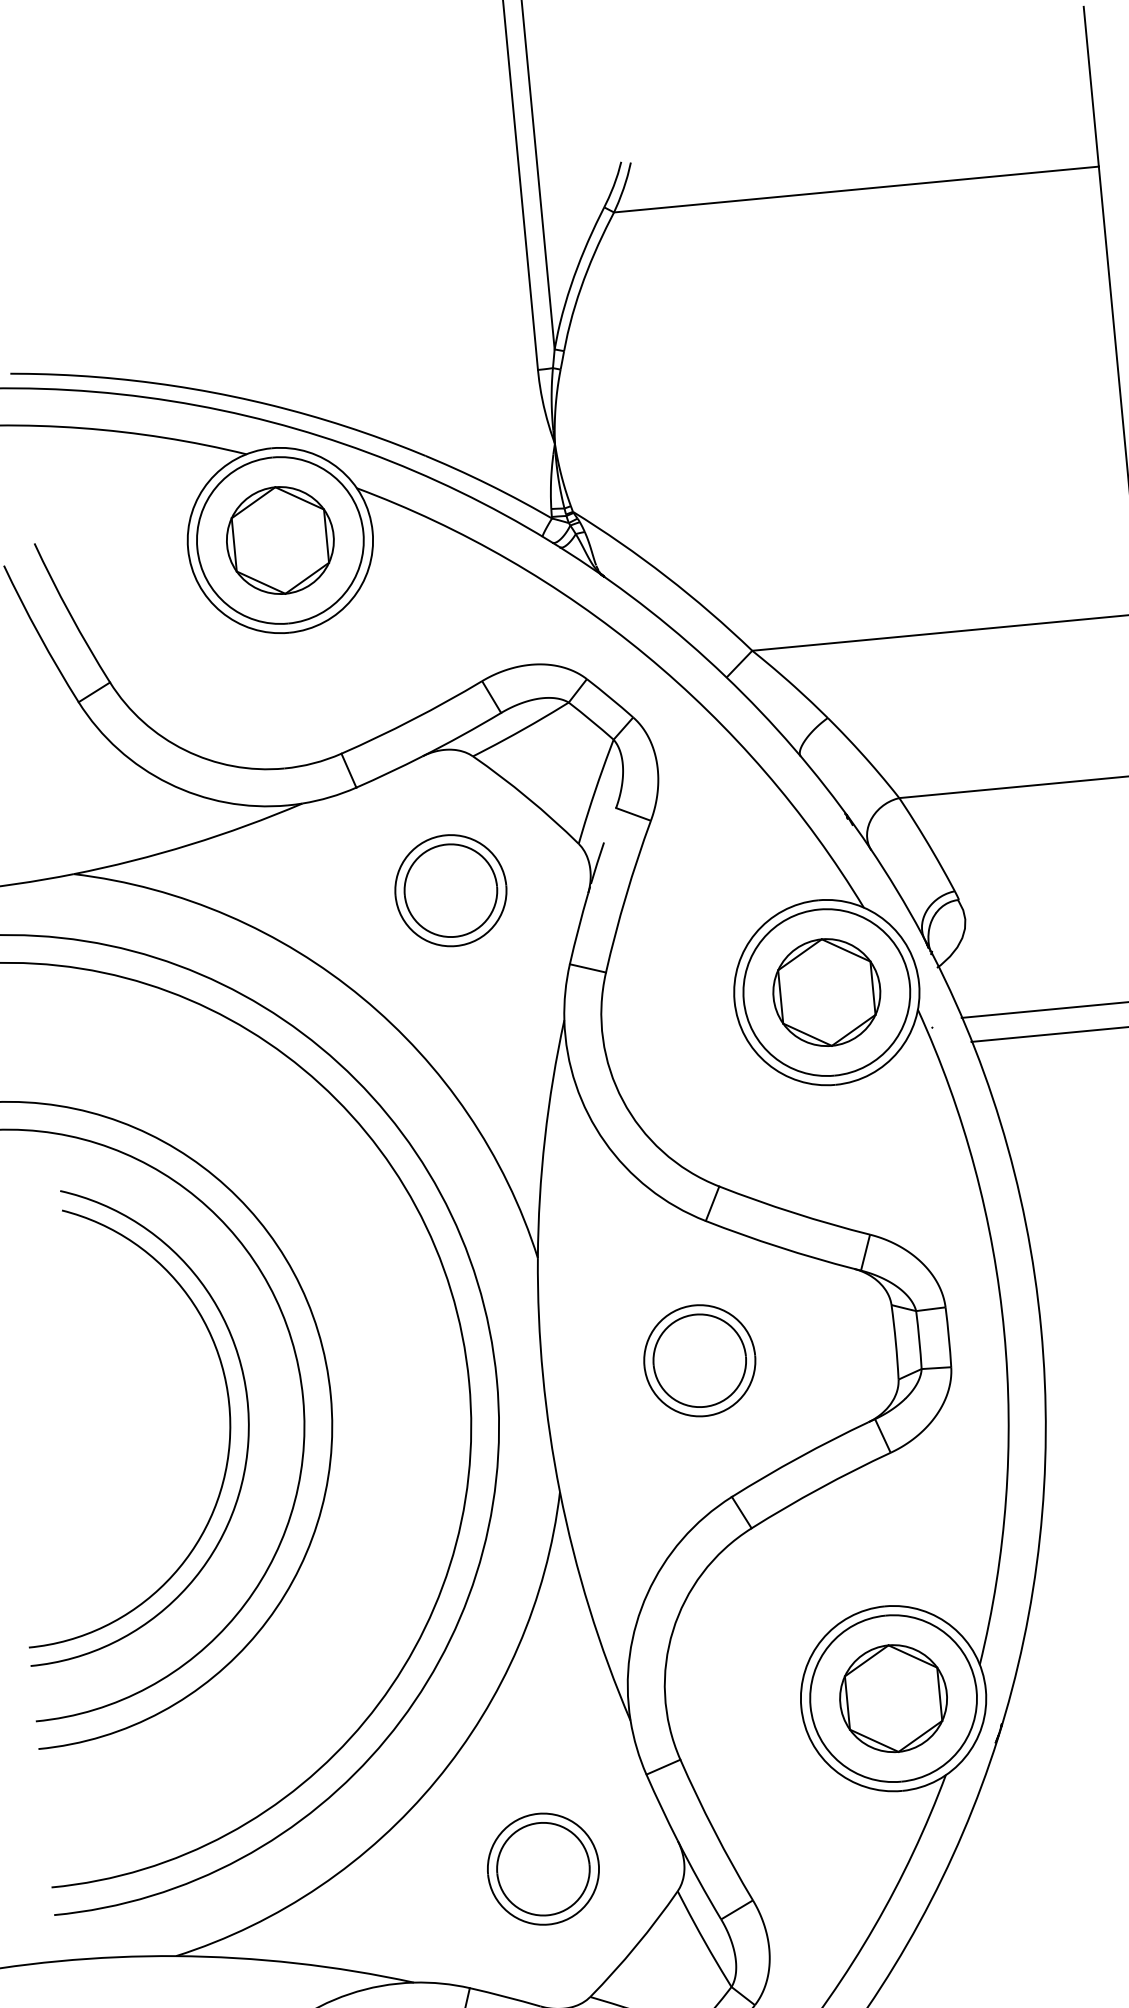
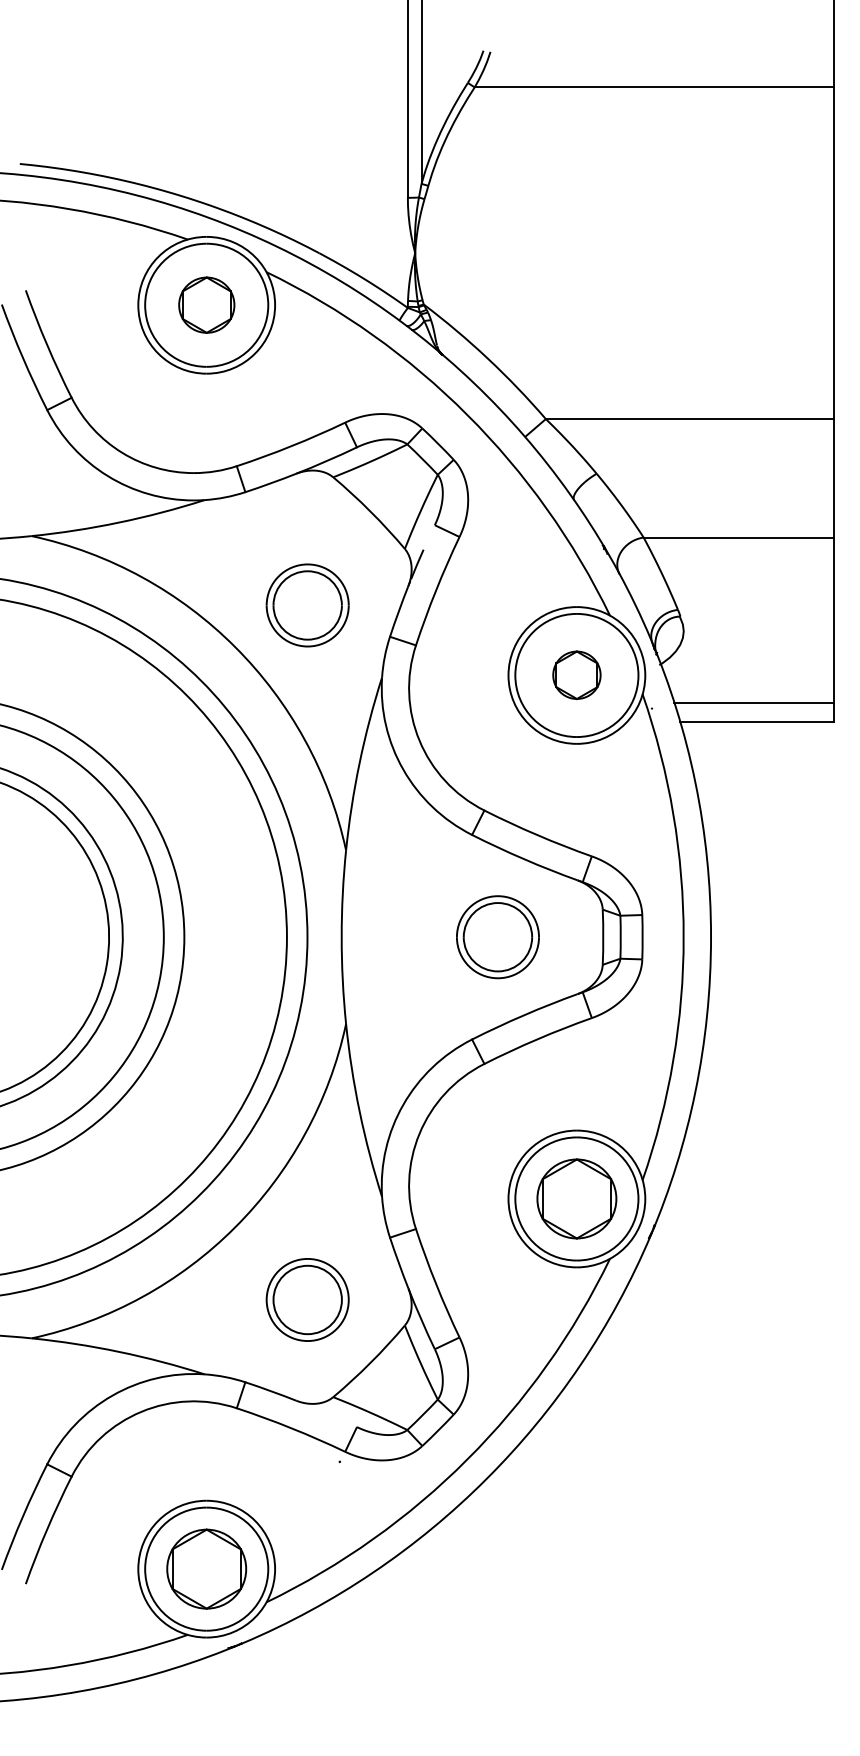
part: (279, 539) -> (206, 304), size x0.7
part: (450, 890) -> (307, 605), moved
part: (826, 991) -> (576, 674), size x0.6
part: (699, 1361) -> (497, 937), moved

